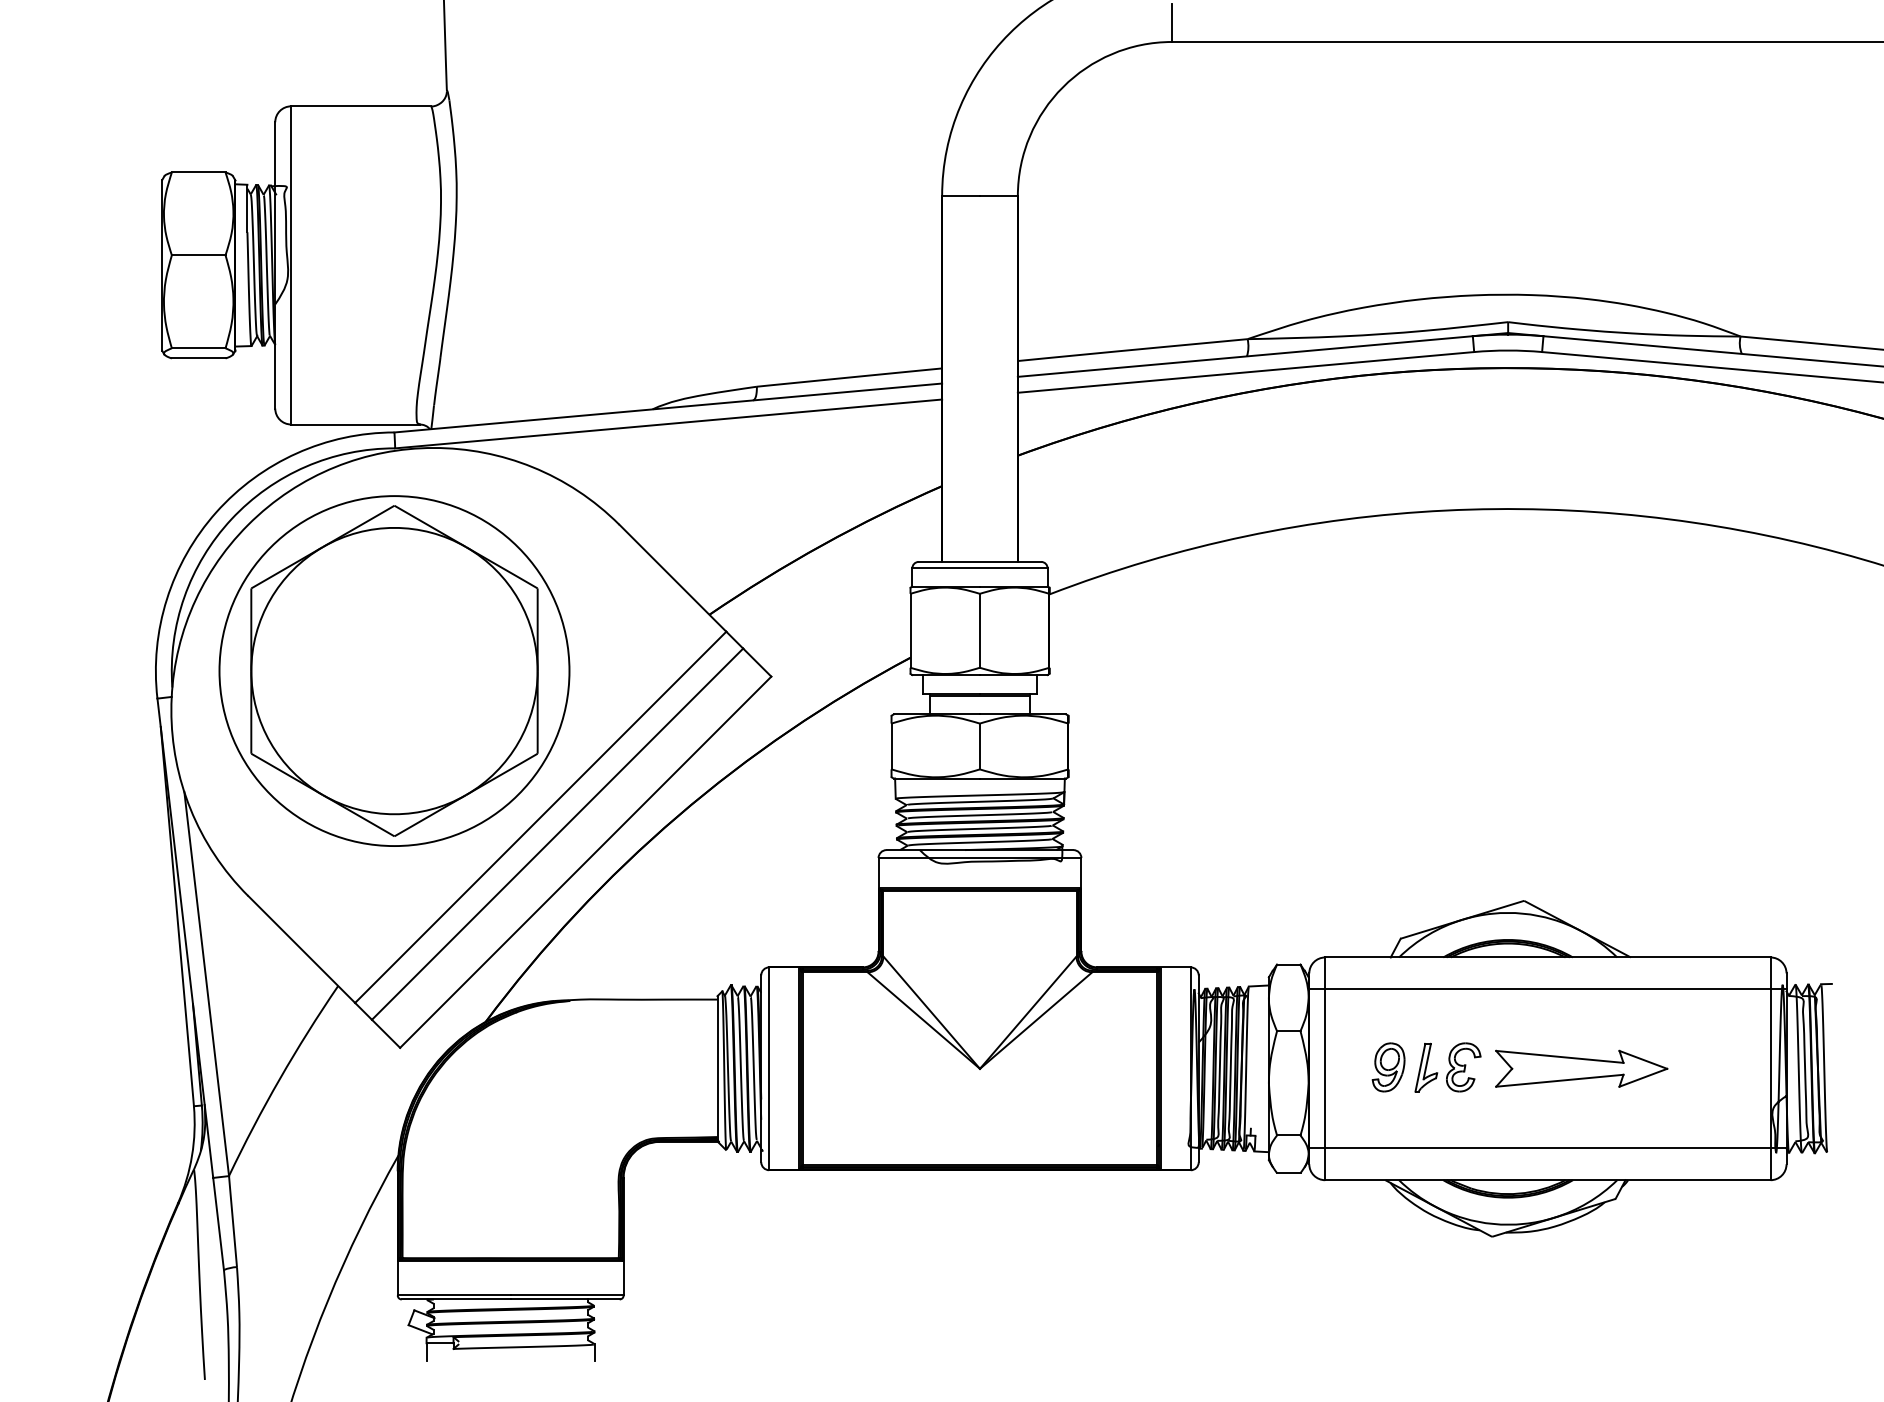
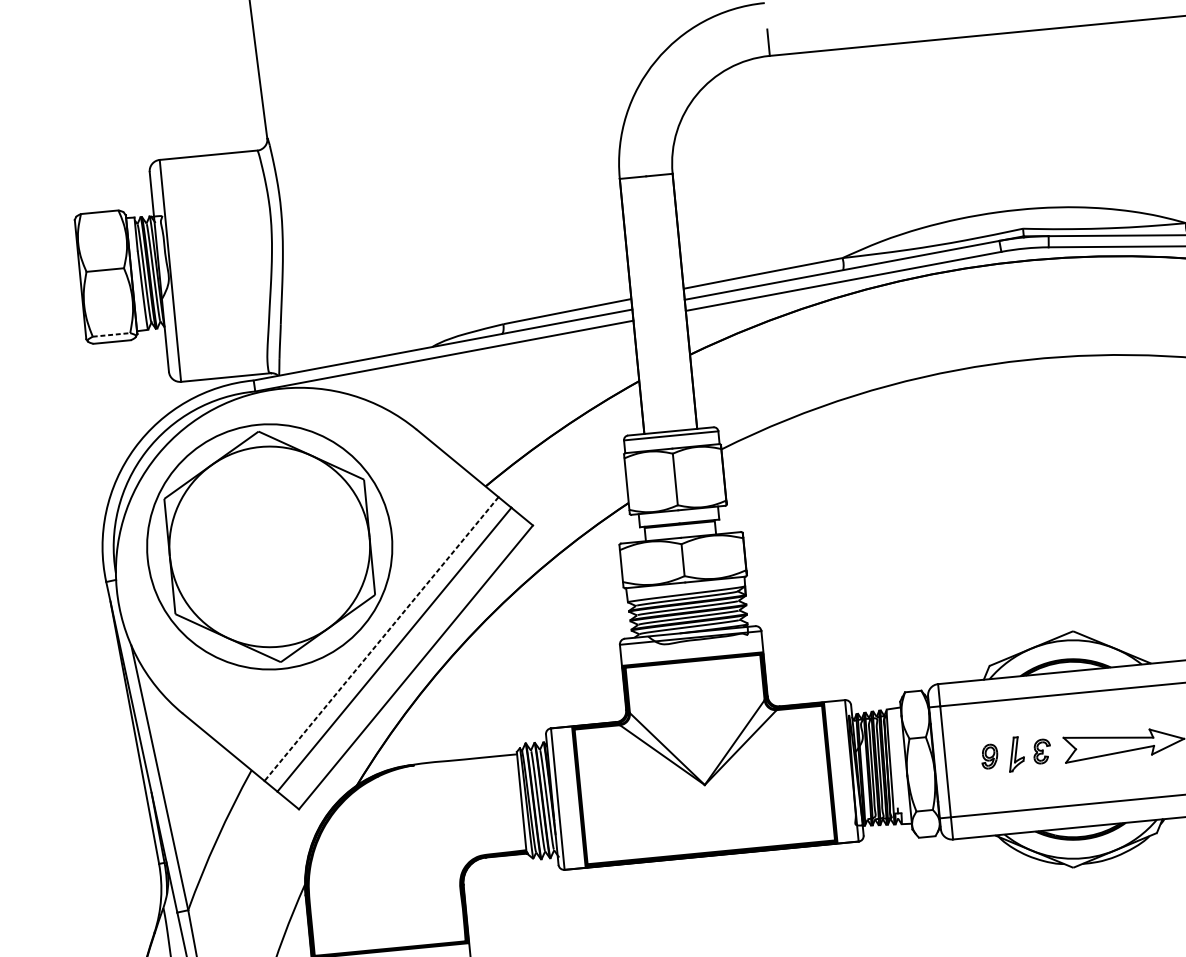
line: (198, 348) -> (111, 335), solid -> dashed
line: (540, 817) -> (381, 639), solid -> dashed
part: (1388, 1067) -> (989, 756), size x0.7
part: (1463, 1067) -> (1041, 751), size x0.7

